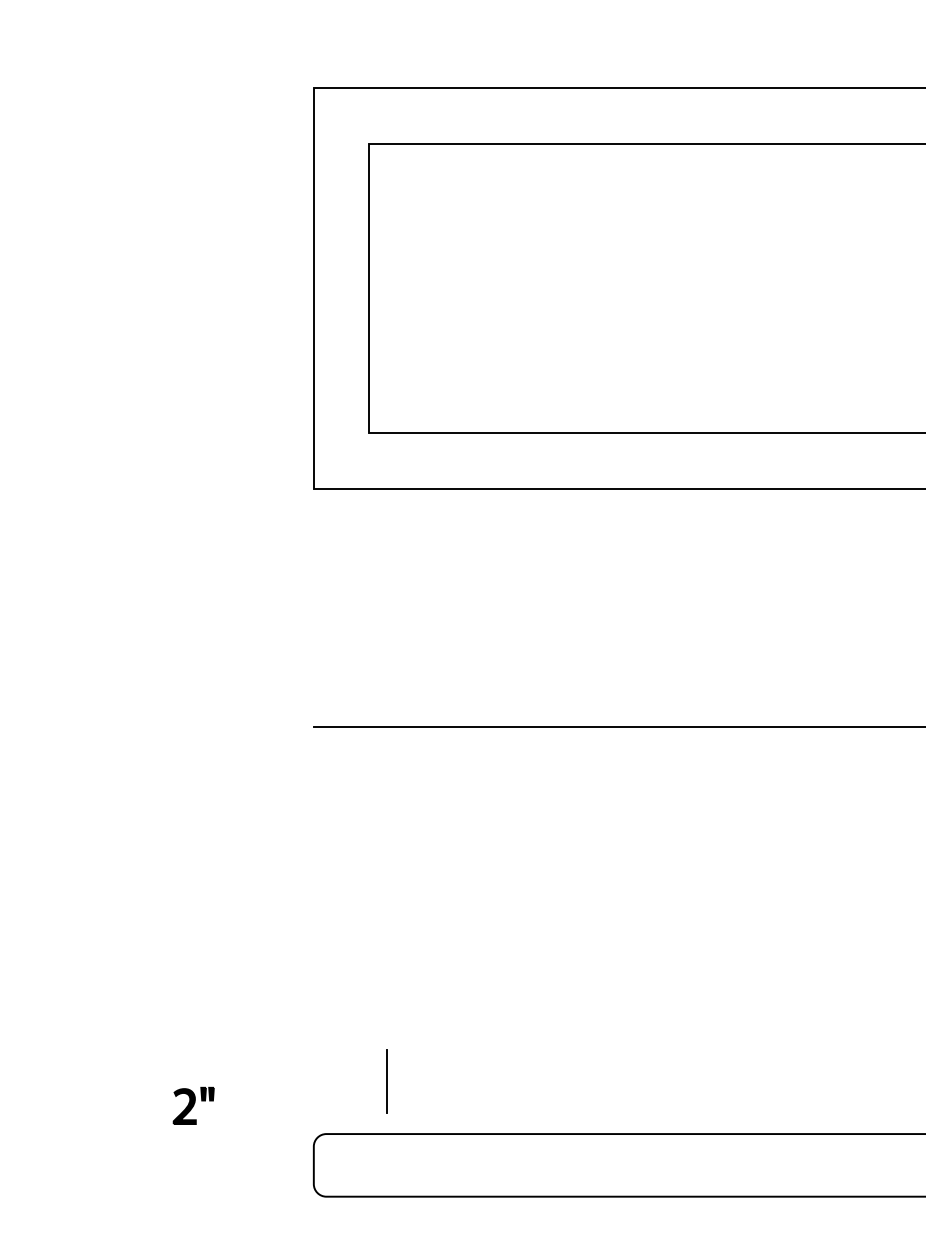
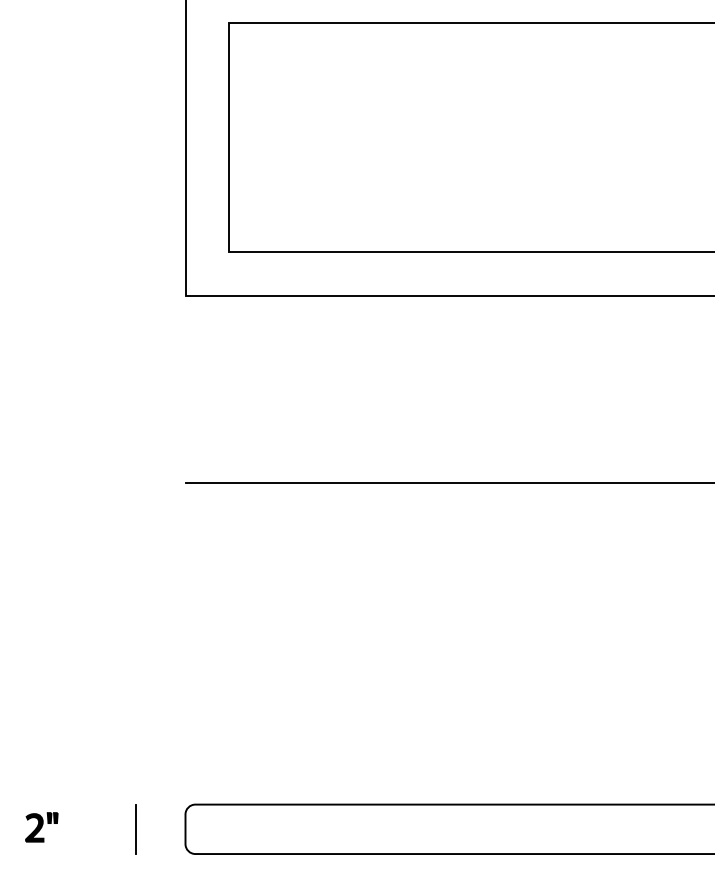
line: (386, 1081) -> (135, 829), moved
part: (193, 1105) -> (41, 827), moved

